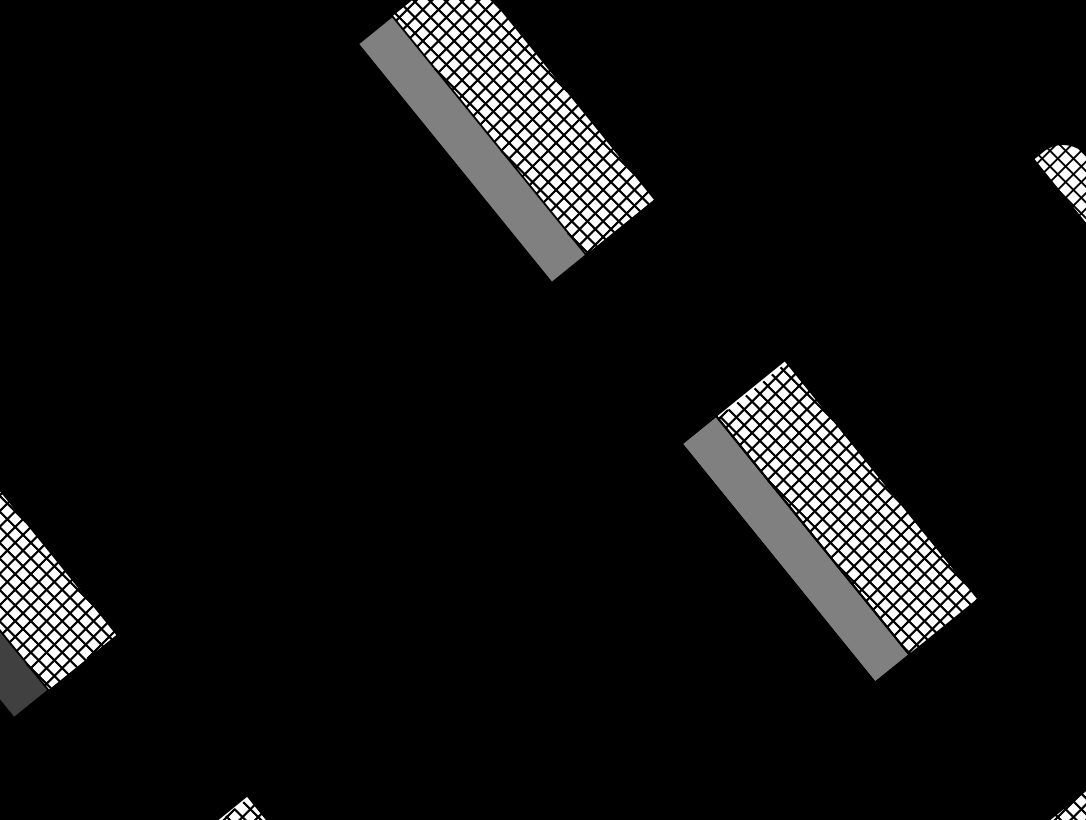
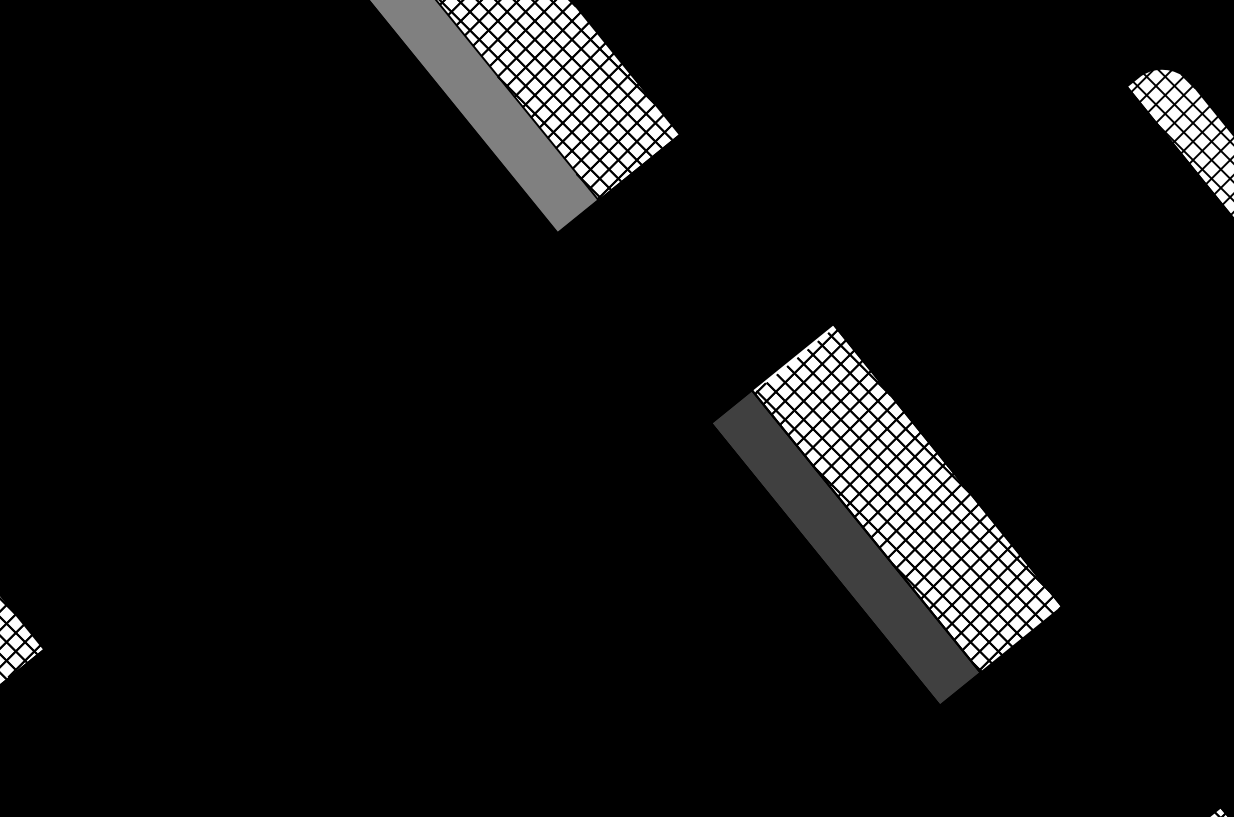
fill: (795, 548) -> (845, 547), added

